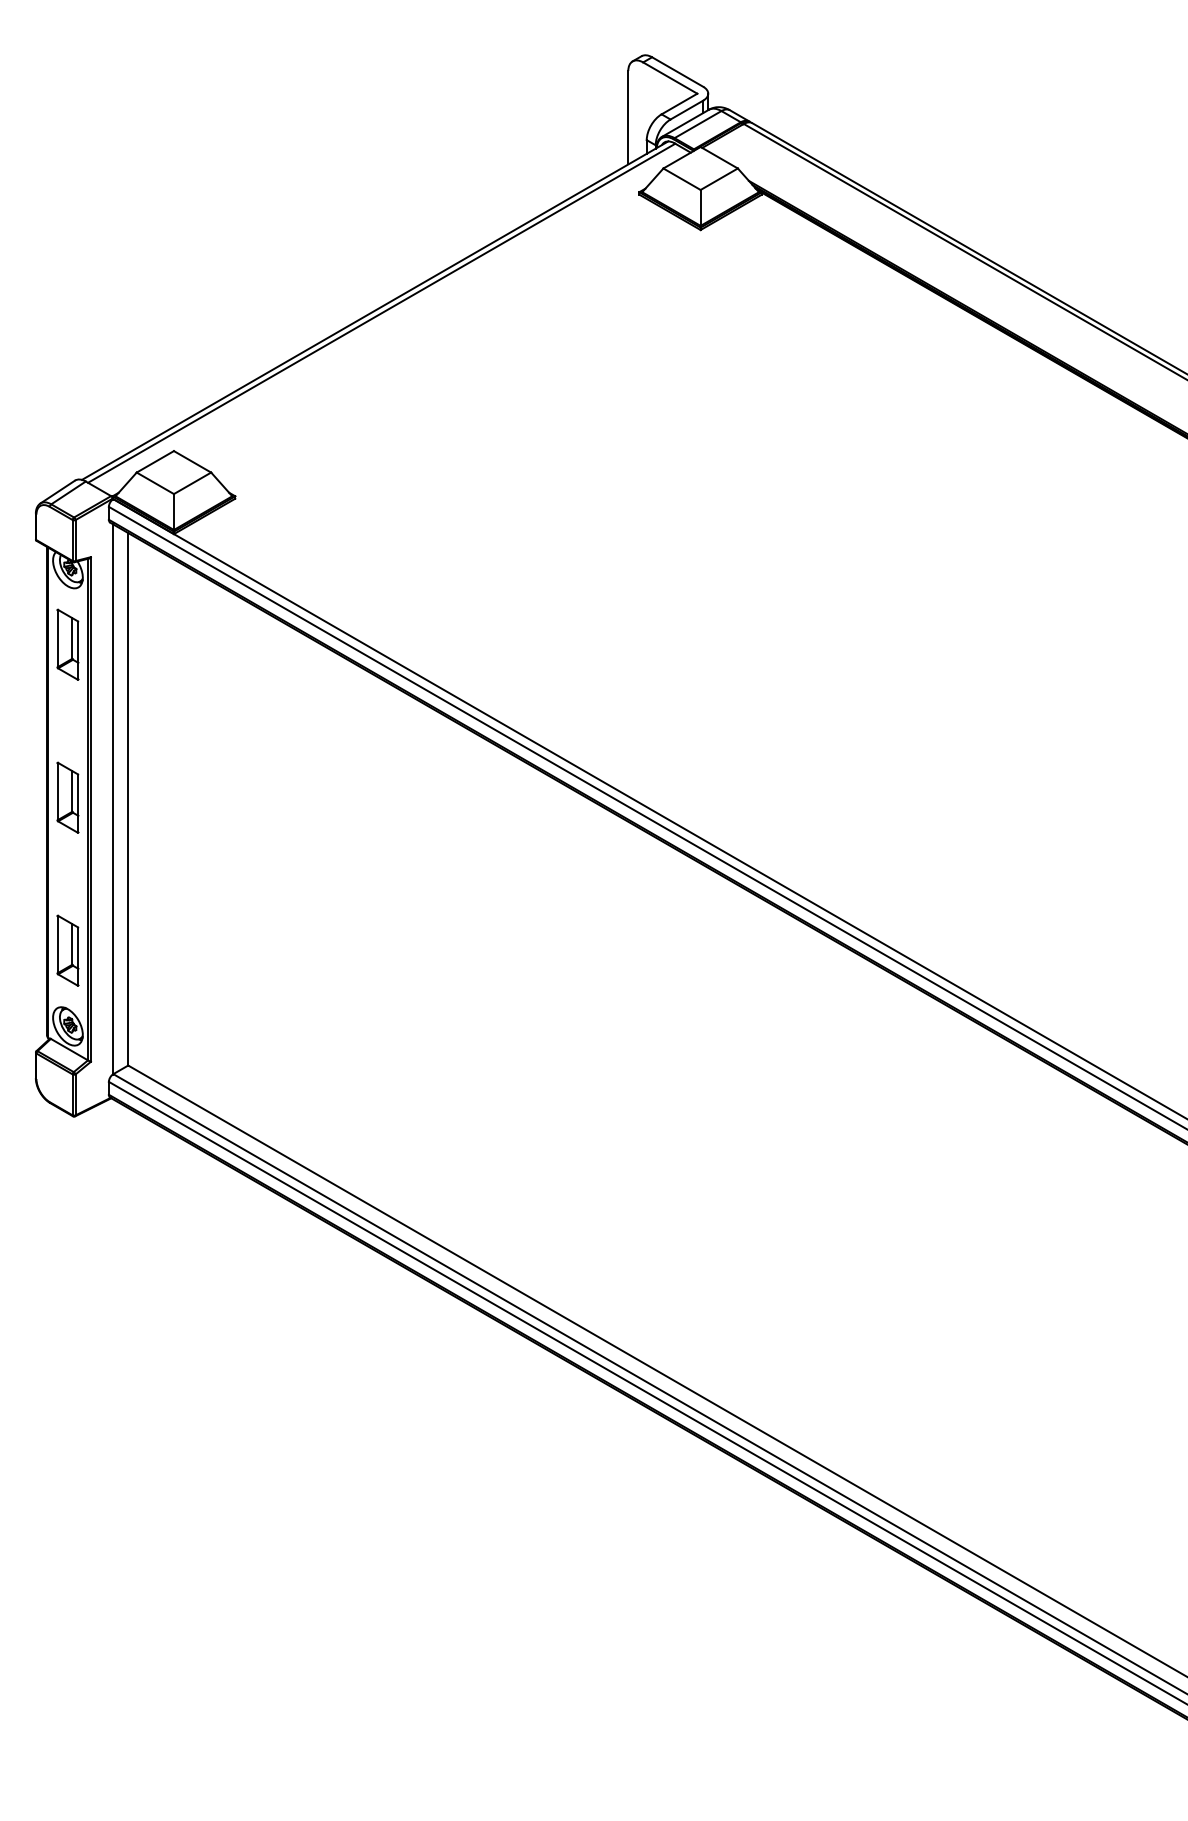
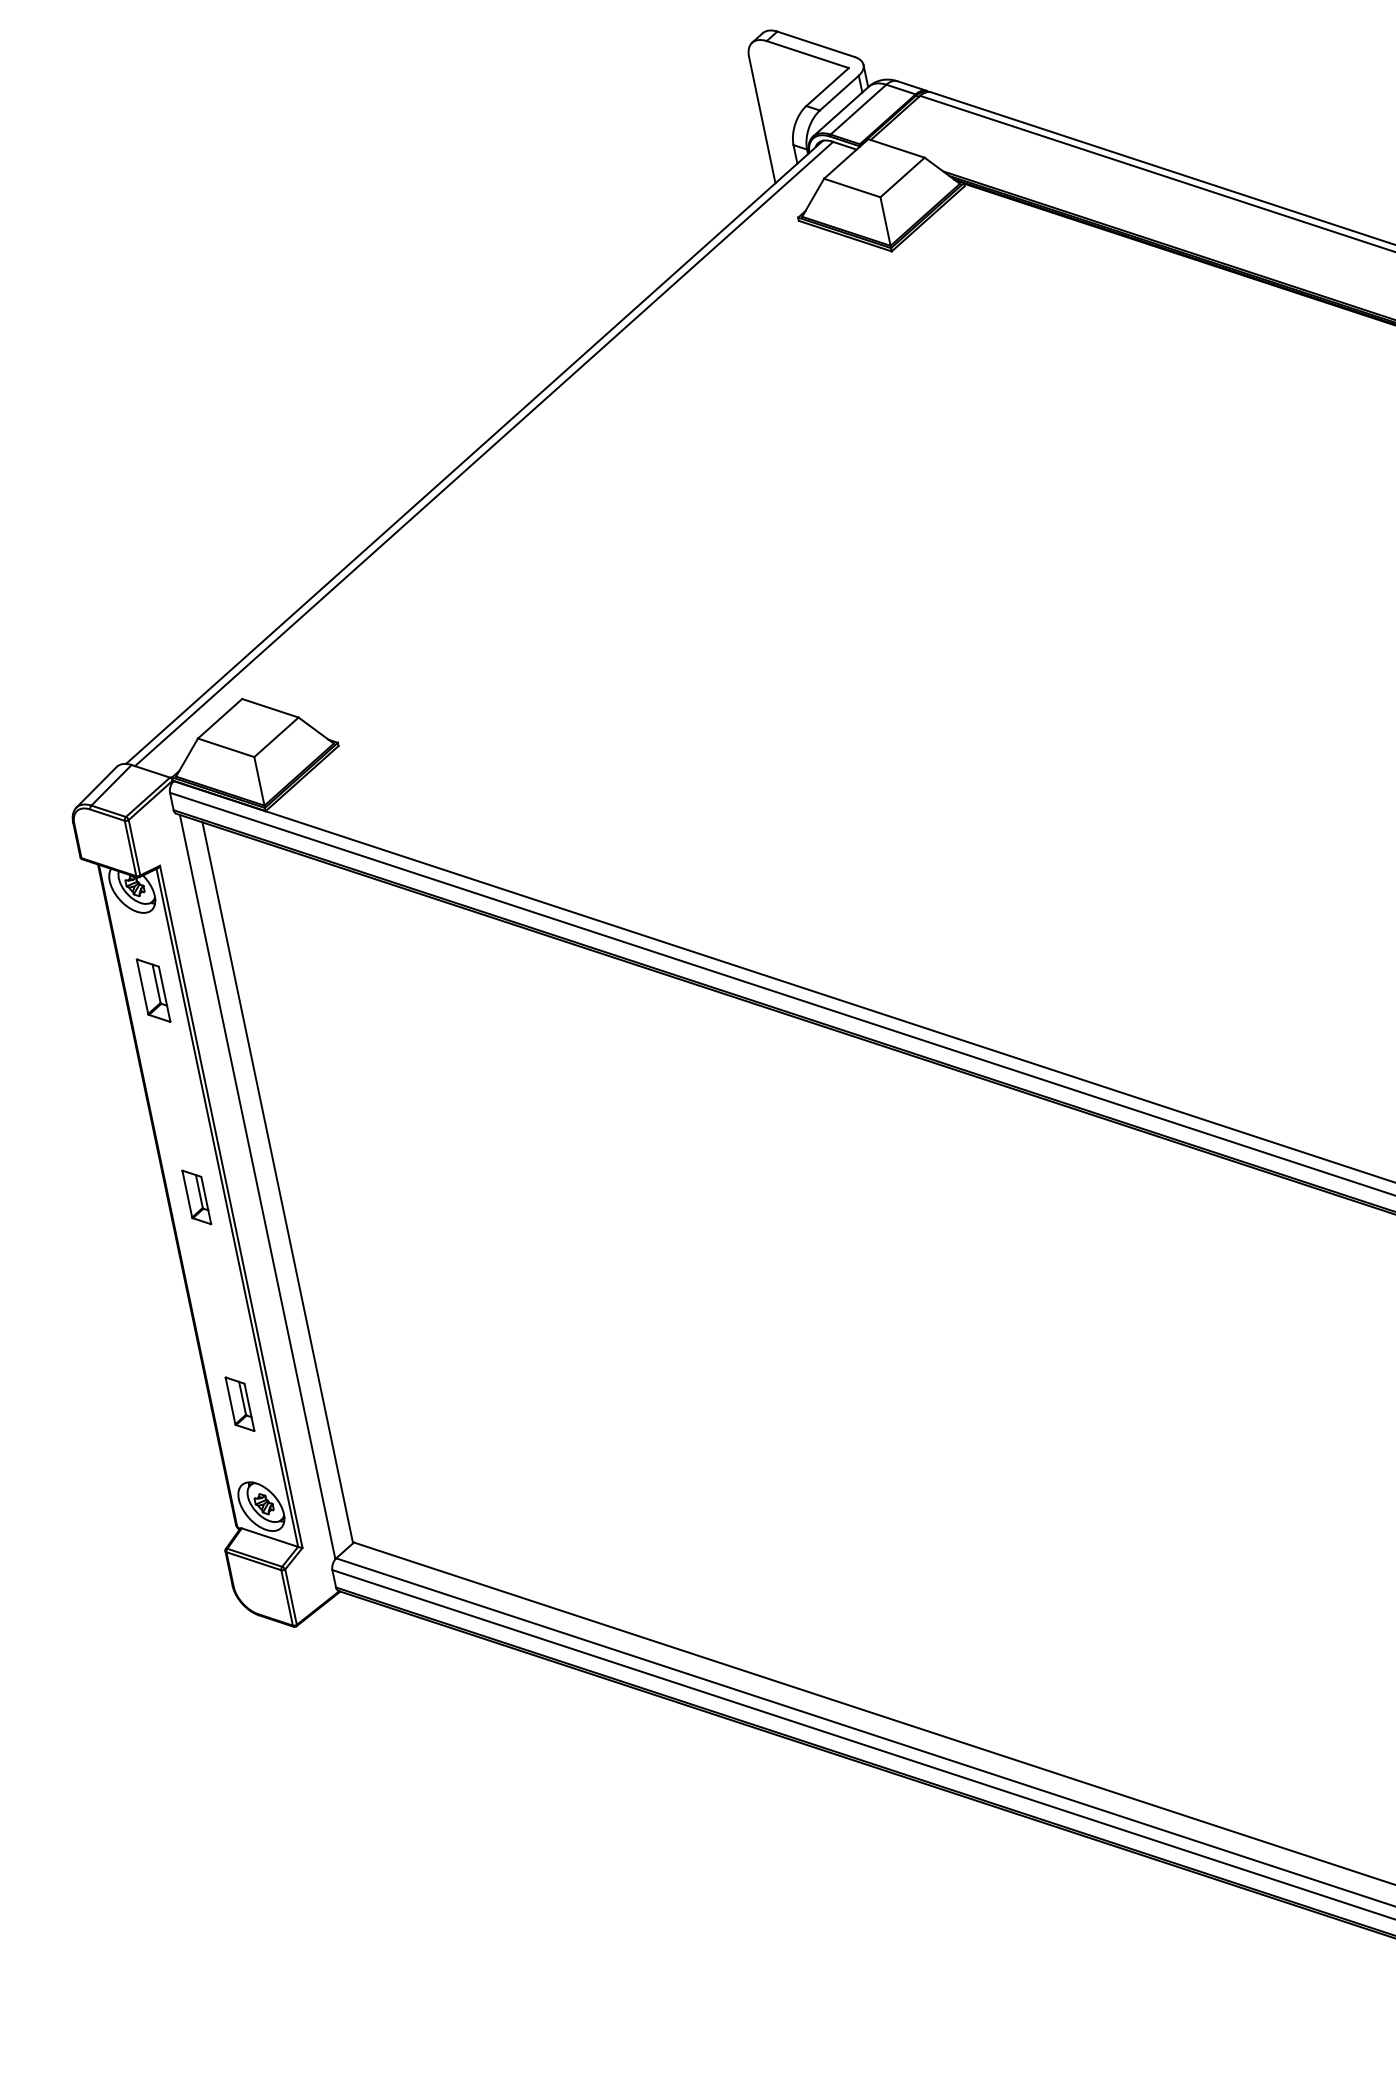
part: (67, 644) -> (152, 990), size x0.7
part: (67, 797) -> (196, 1197), size x0.6
part: (67, 950) -> (239, 1404), size x0.6

